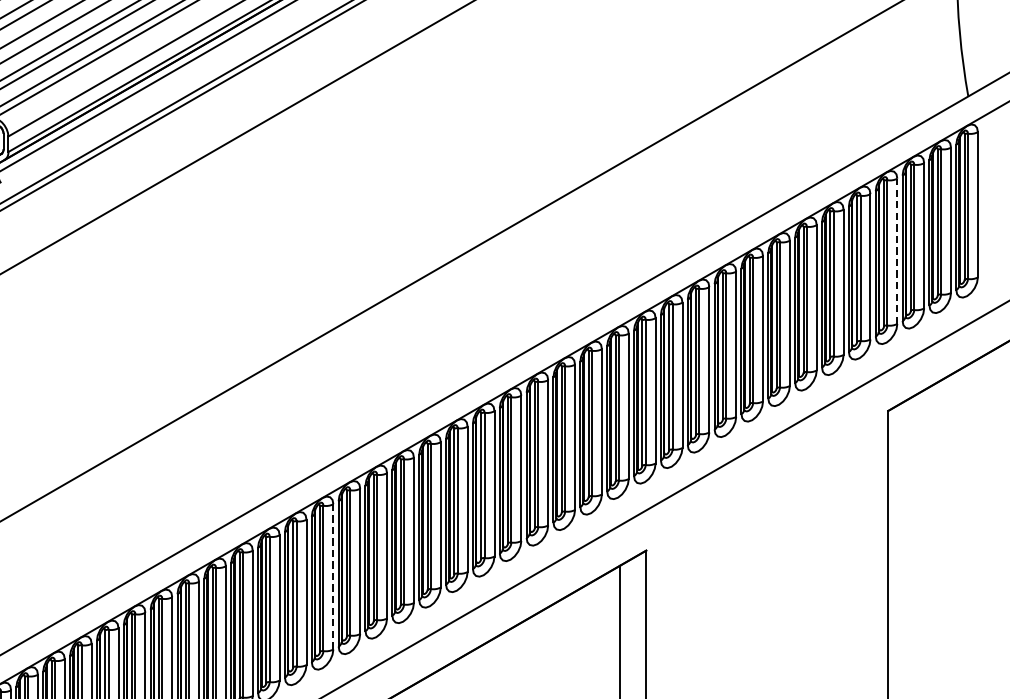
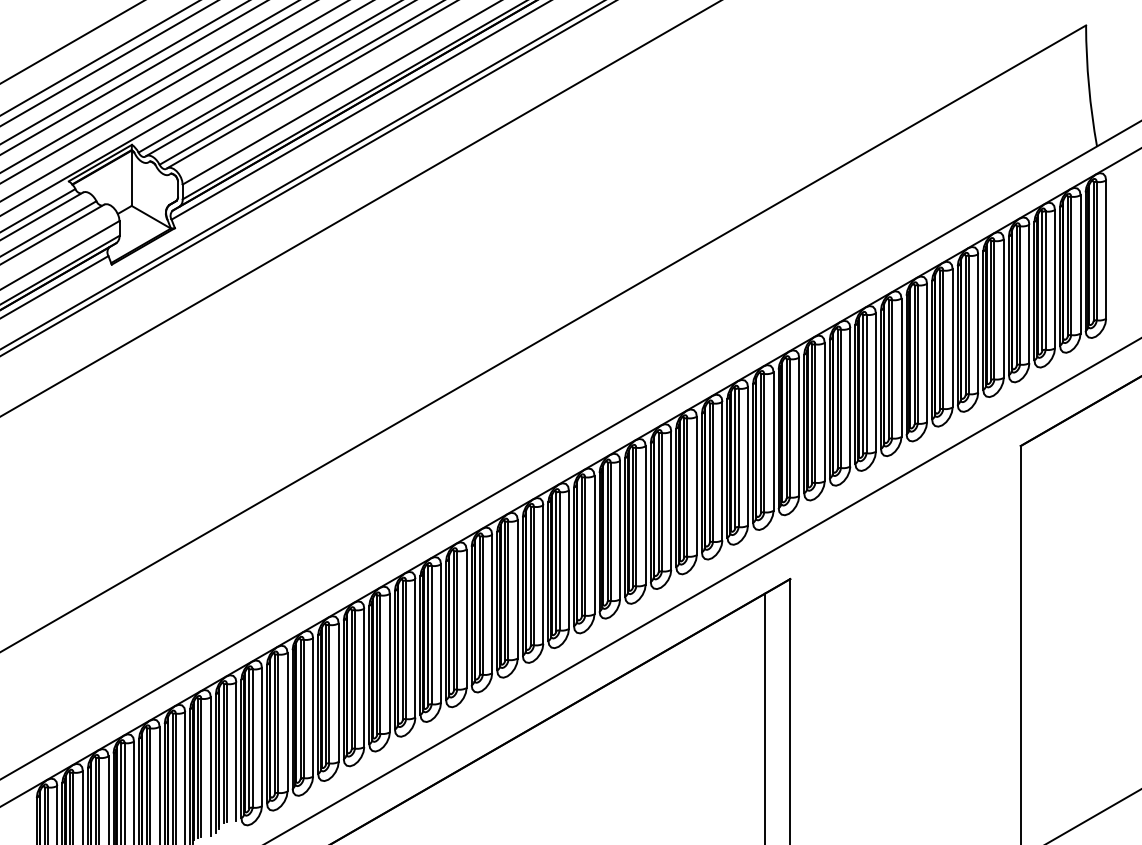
line: (897, 250) -> (1029, 293), dashed -> solid
line: (333, 576) -> (492, 603), dashed -> solid

